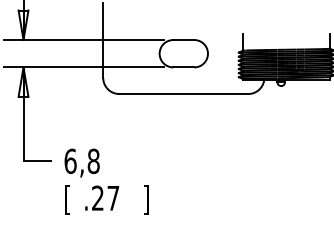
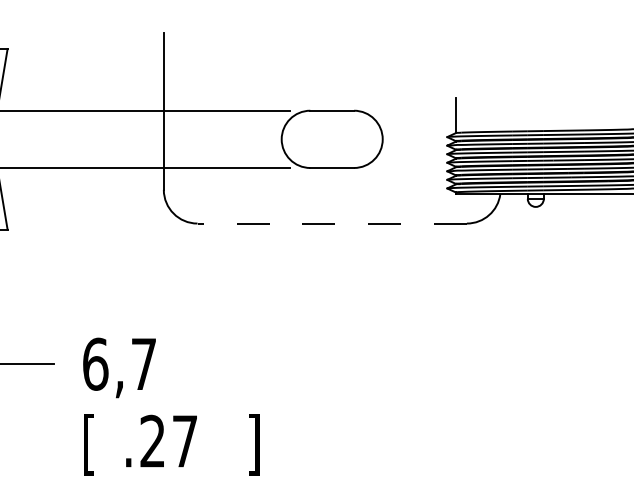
line: (183, 94) -> (331, 224), solid -> dashed
text: (93, 161) -> (143, 364), 6,8 -> 6,7

